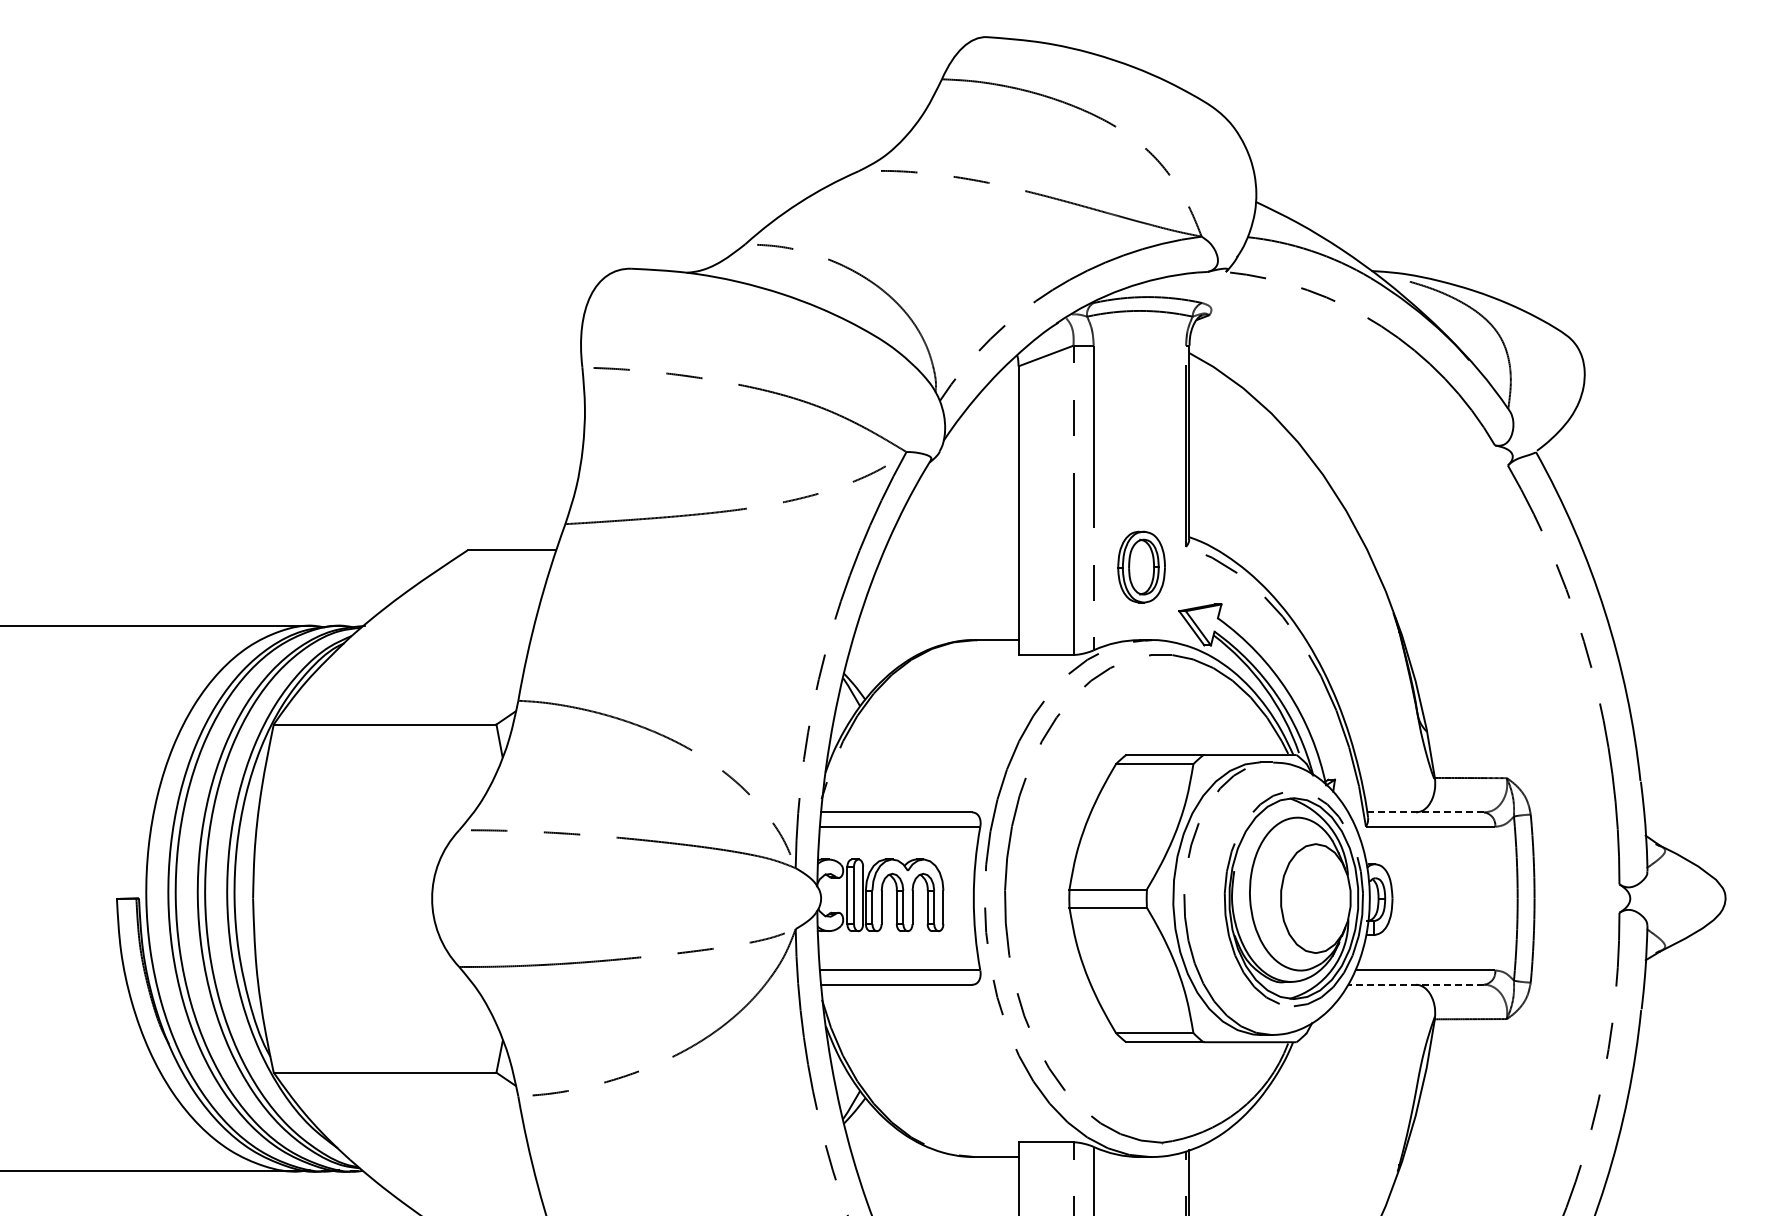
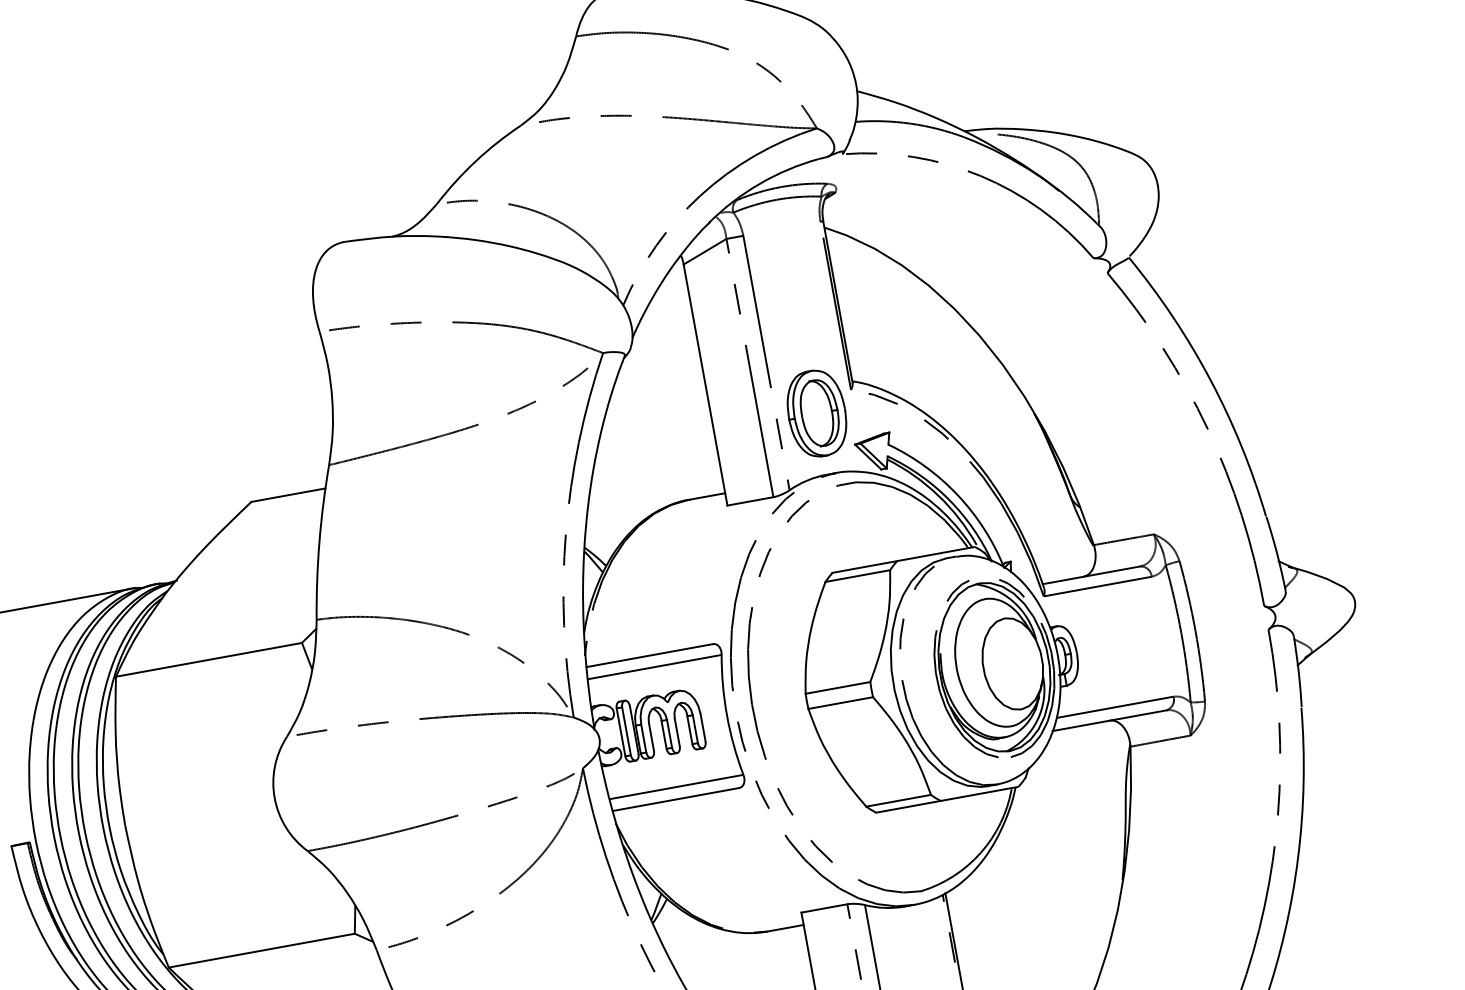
part: (1141, 566) -> (816, 413), size x1.43
line: (1426, 812) -> (1092, 575), dashed -> solid
line: (1415, 984) -> (1109, 720), dashed -> solid

